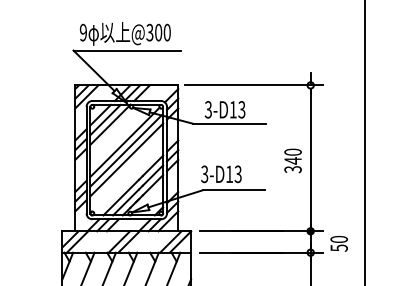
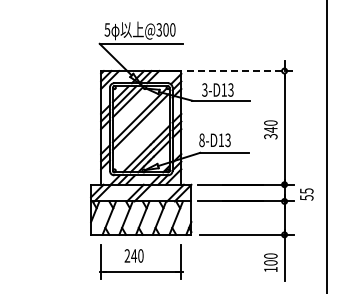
text: (83, 32) -> (107, 29), 9 -> 5
line: (254, 86) -> (240, 71), solid -> dashed
line: (125, 159) -> (140, 128), removed
text: (204, 173) -> (201, 139), 3-D13 -> 8-D13
text: (338, 238) -> (306, 190), 50 -> 55

